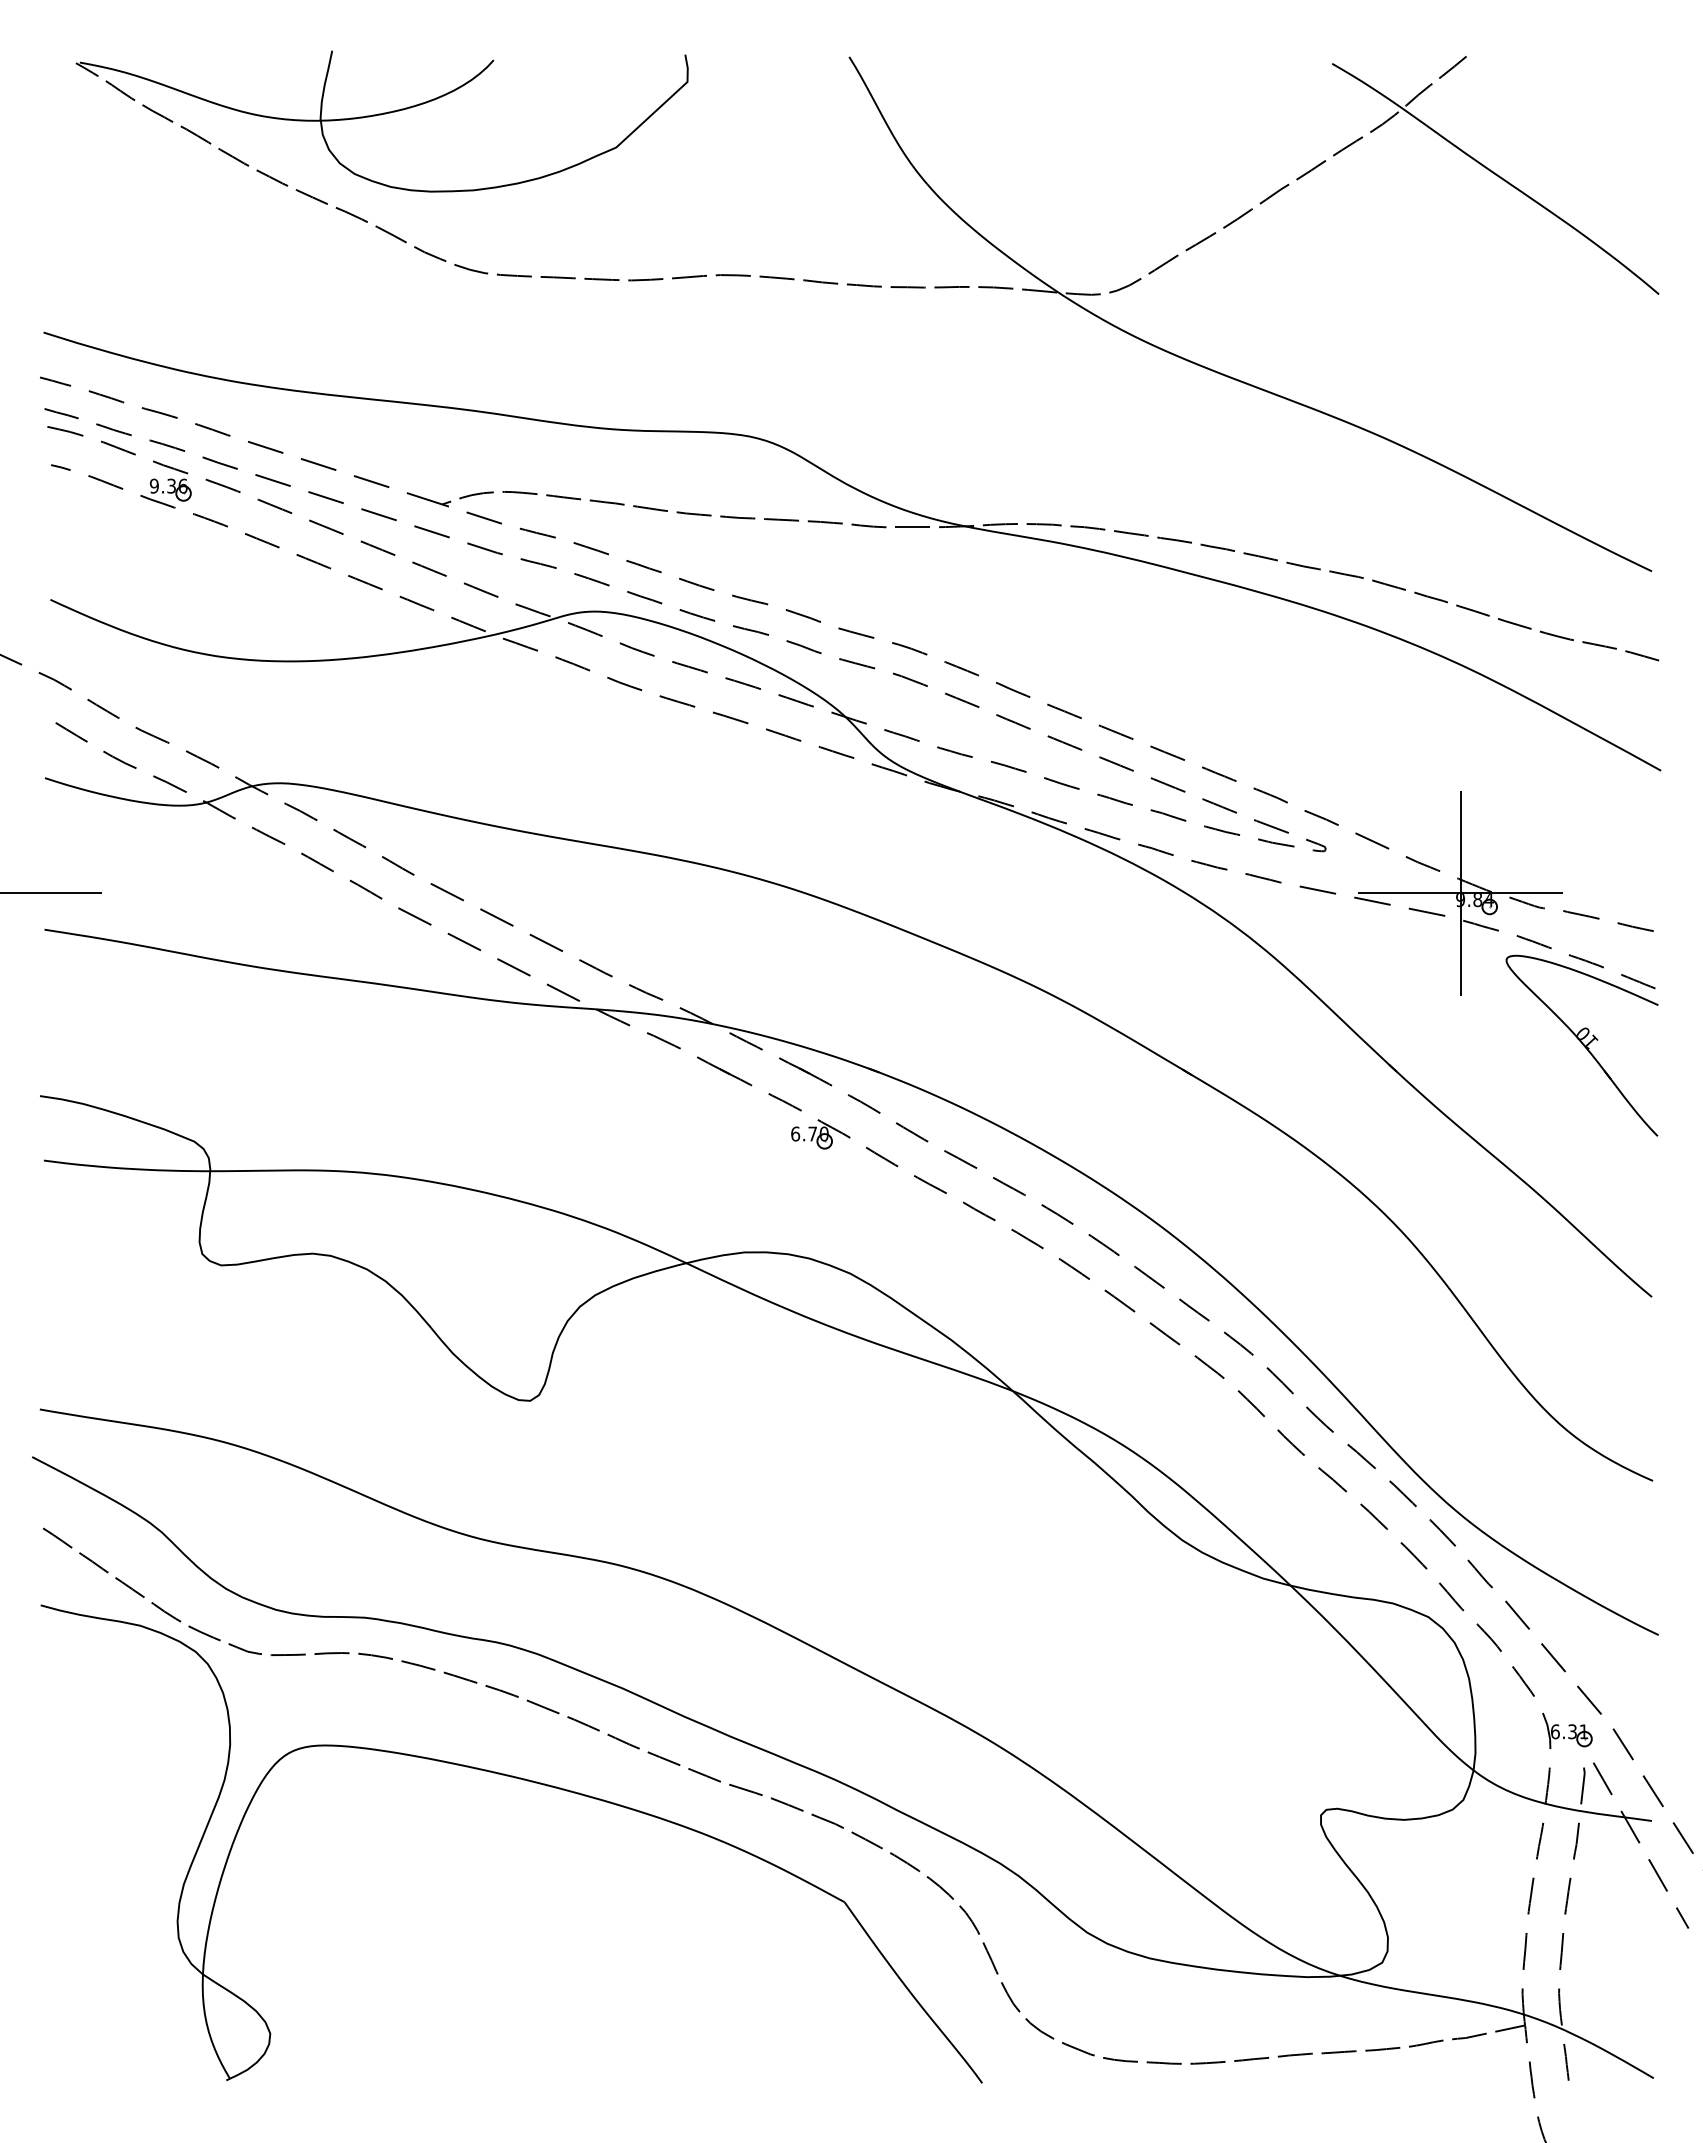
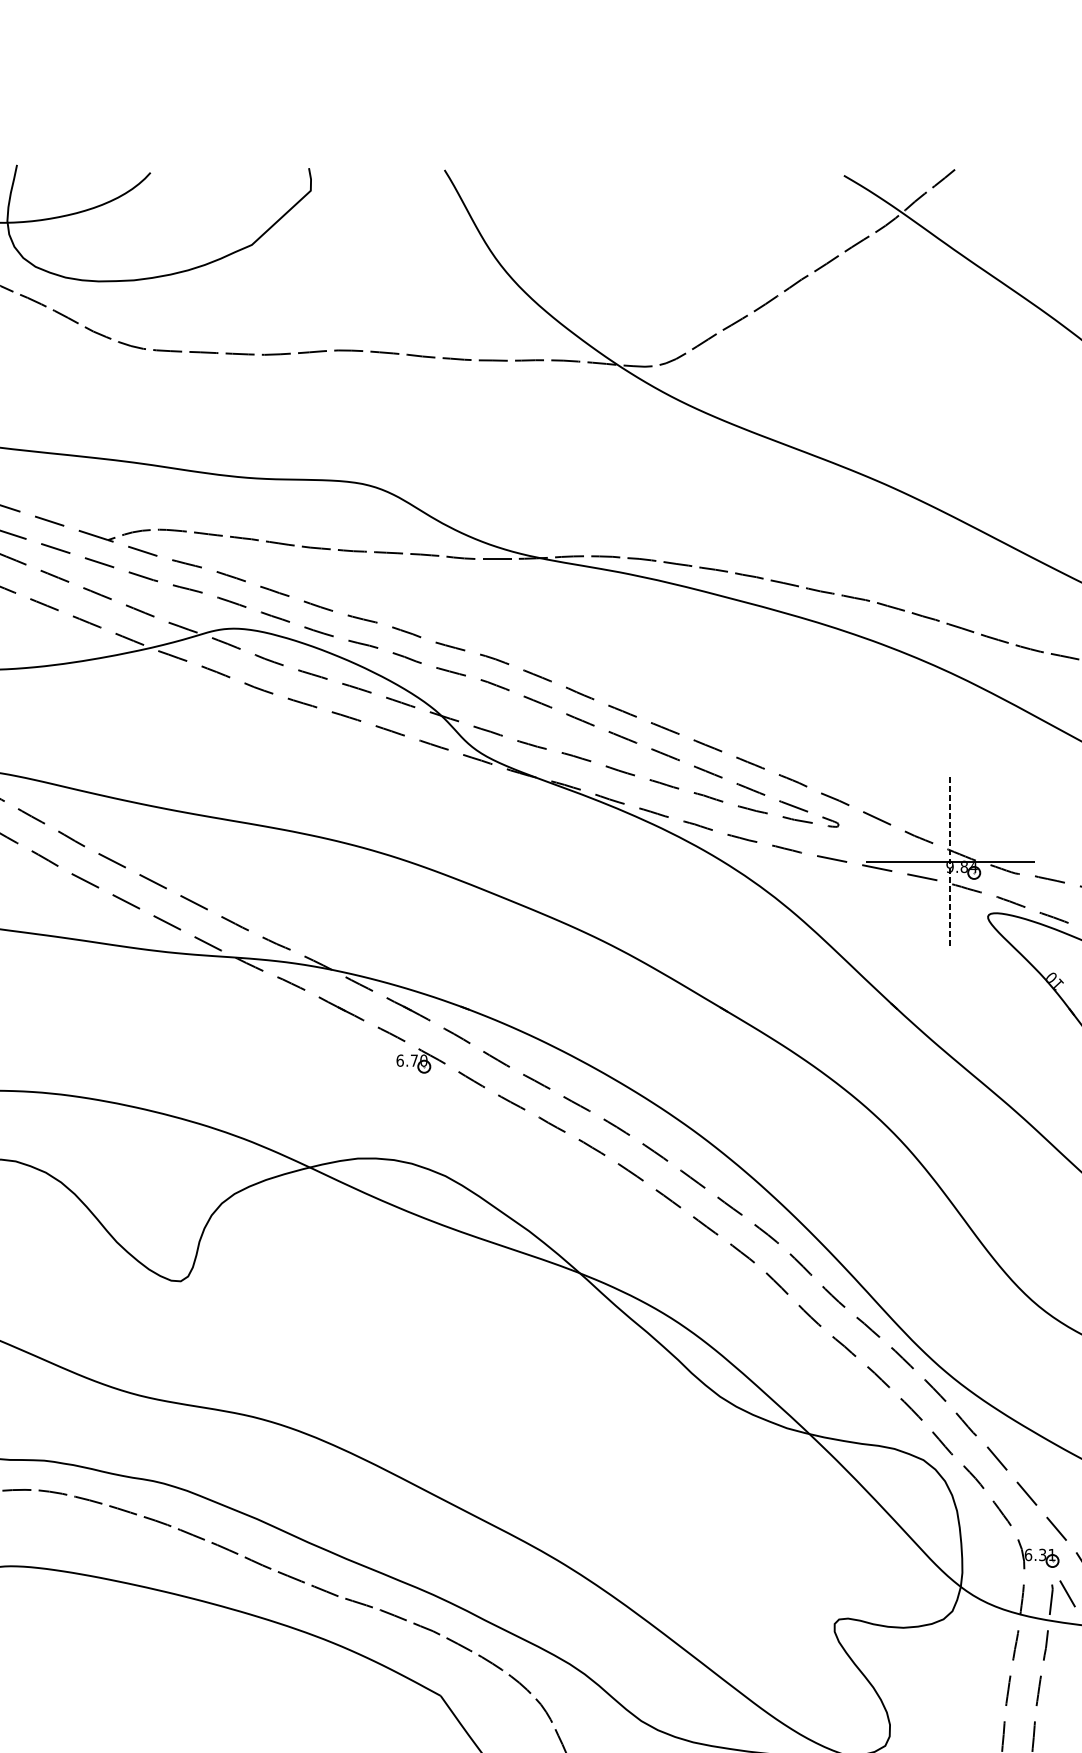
line: (1460, 893) -> (950, 861), solid -> dashed

